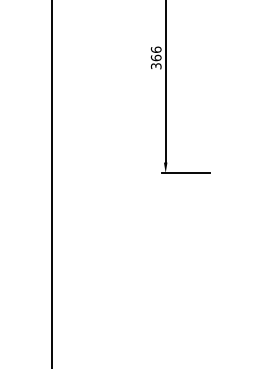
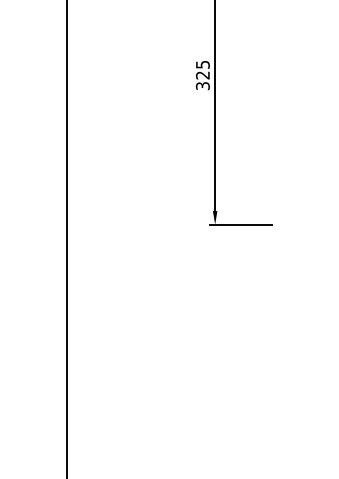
text: (155, 53) -> (202, 69), 366 -> 325

